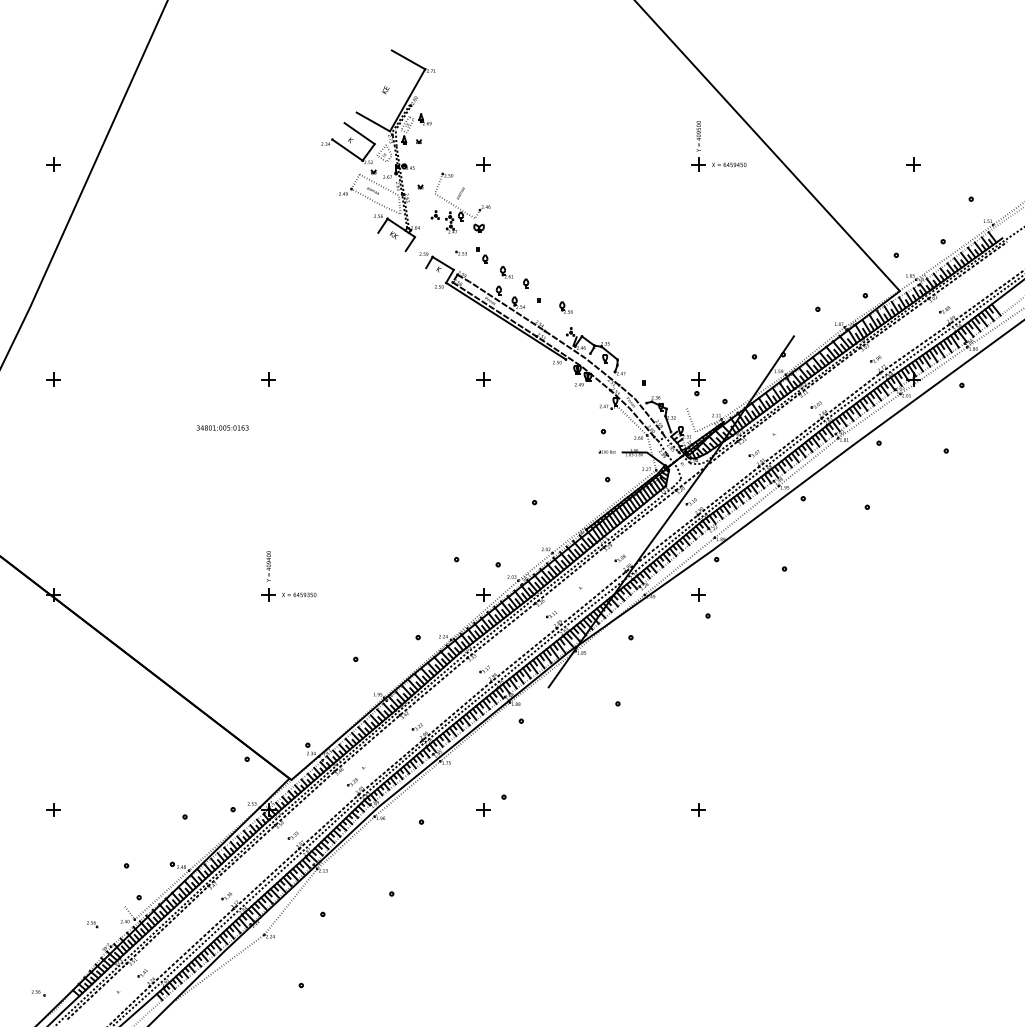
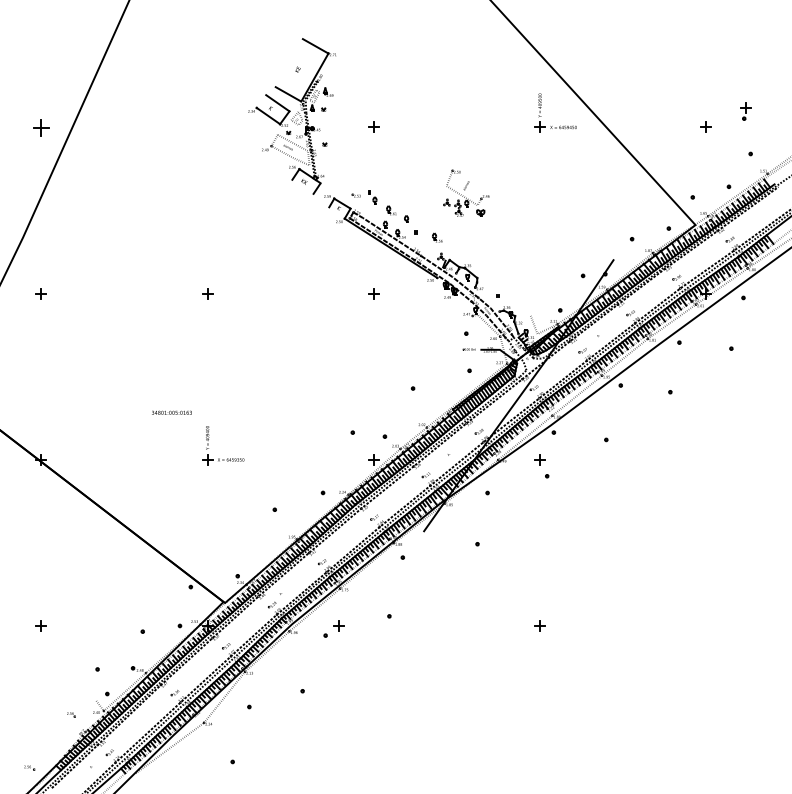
part: (53, 164) -> (41, 127), size x1.6
part: (460, 202) -> (466, 192), moved
part: (698, 384) -> (745, 111), moved
text: (222, 427) -> (171, 412), moved
part: (483, 809) -> (338, 625), moved

